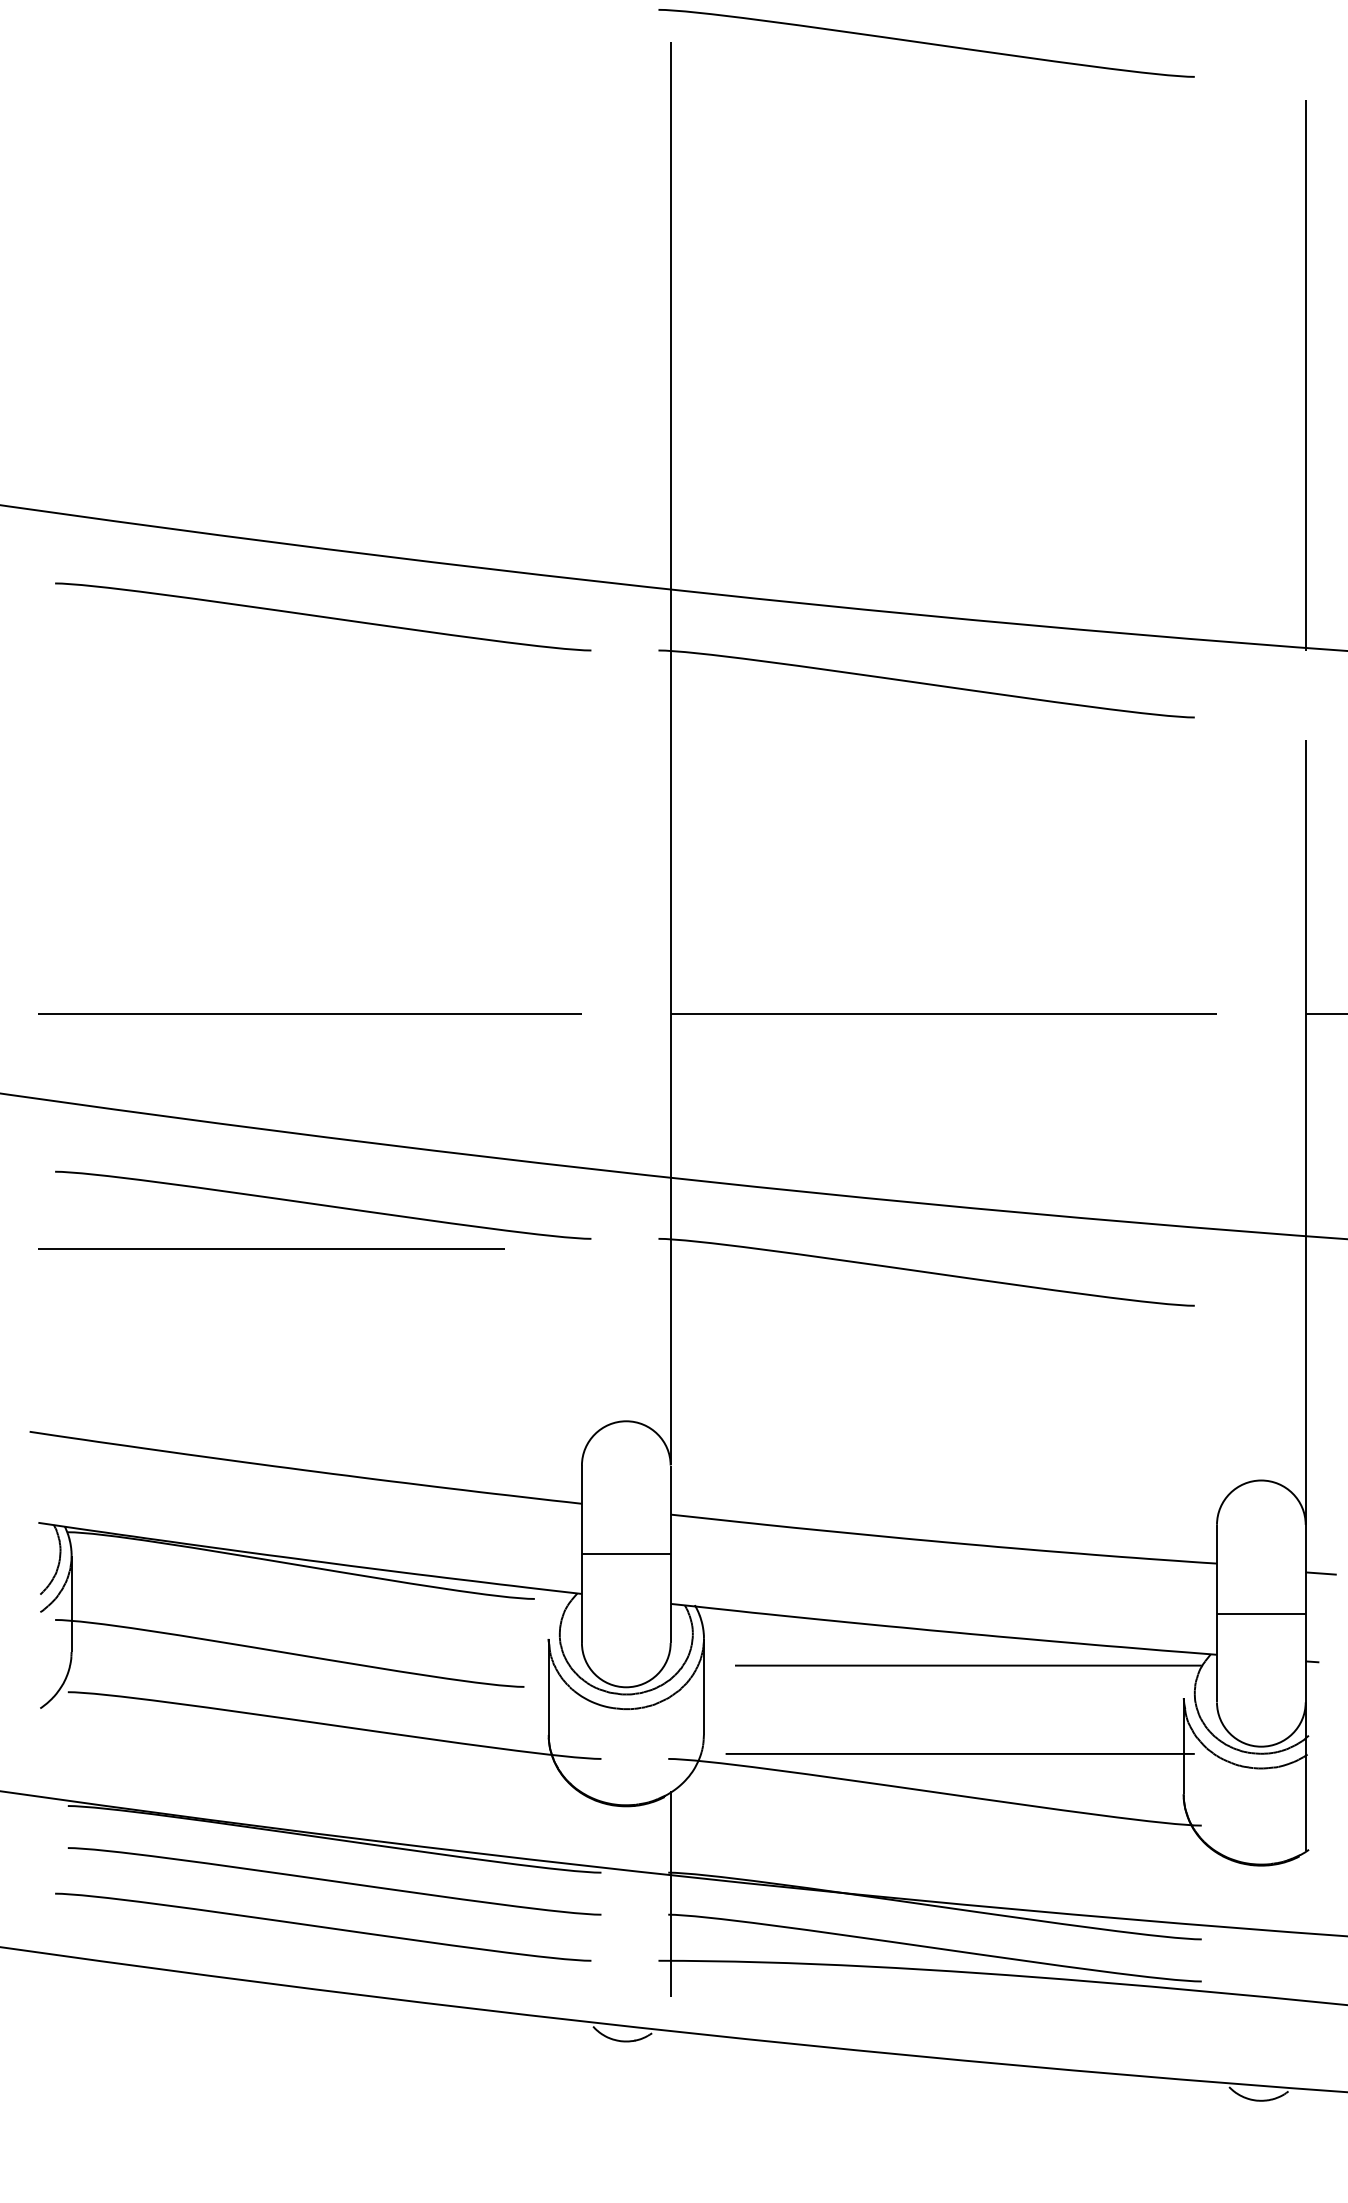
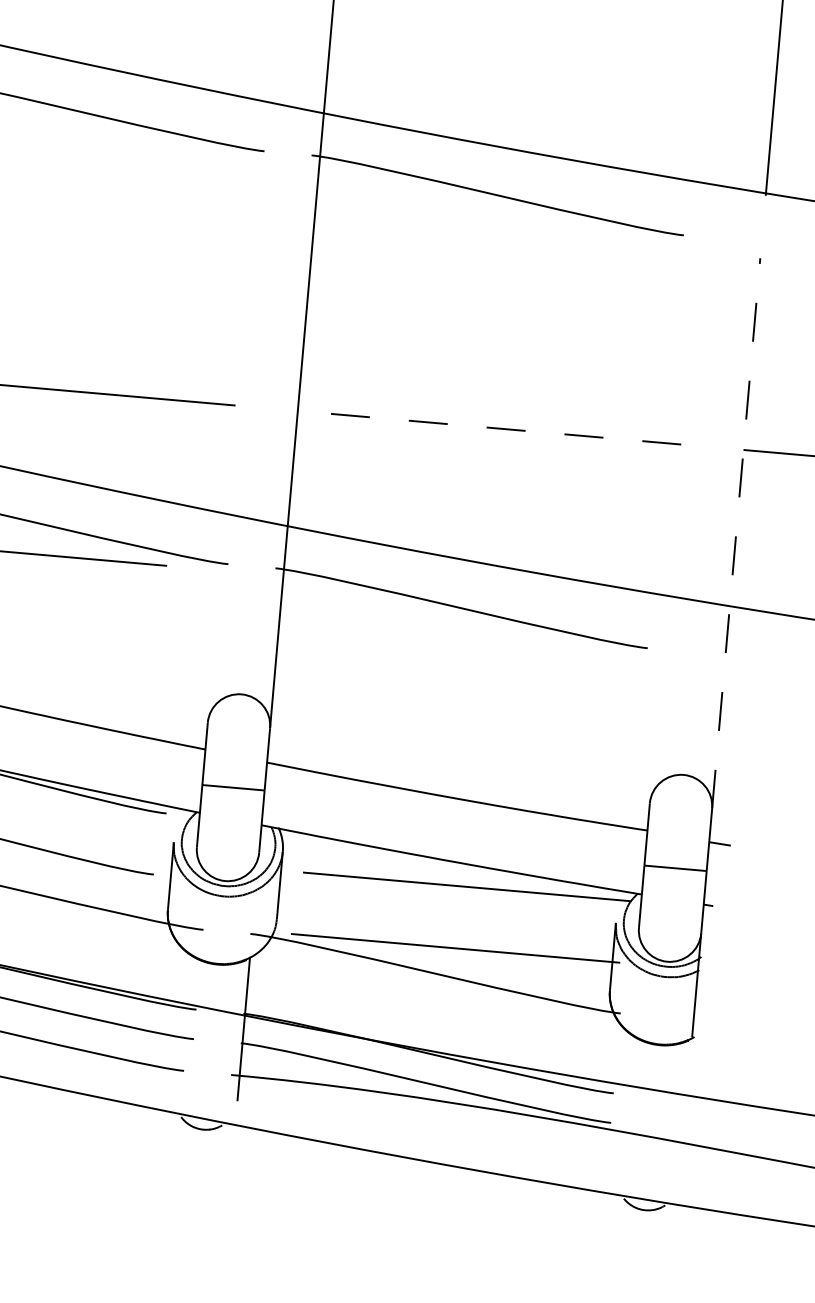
line: (943, 1013) -> (489, 427), solid -> dashed
line: (1305, 1132) -> (736, 533), solid -> dashed

